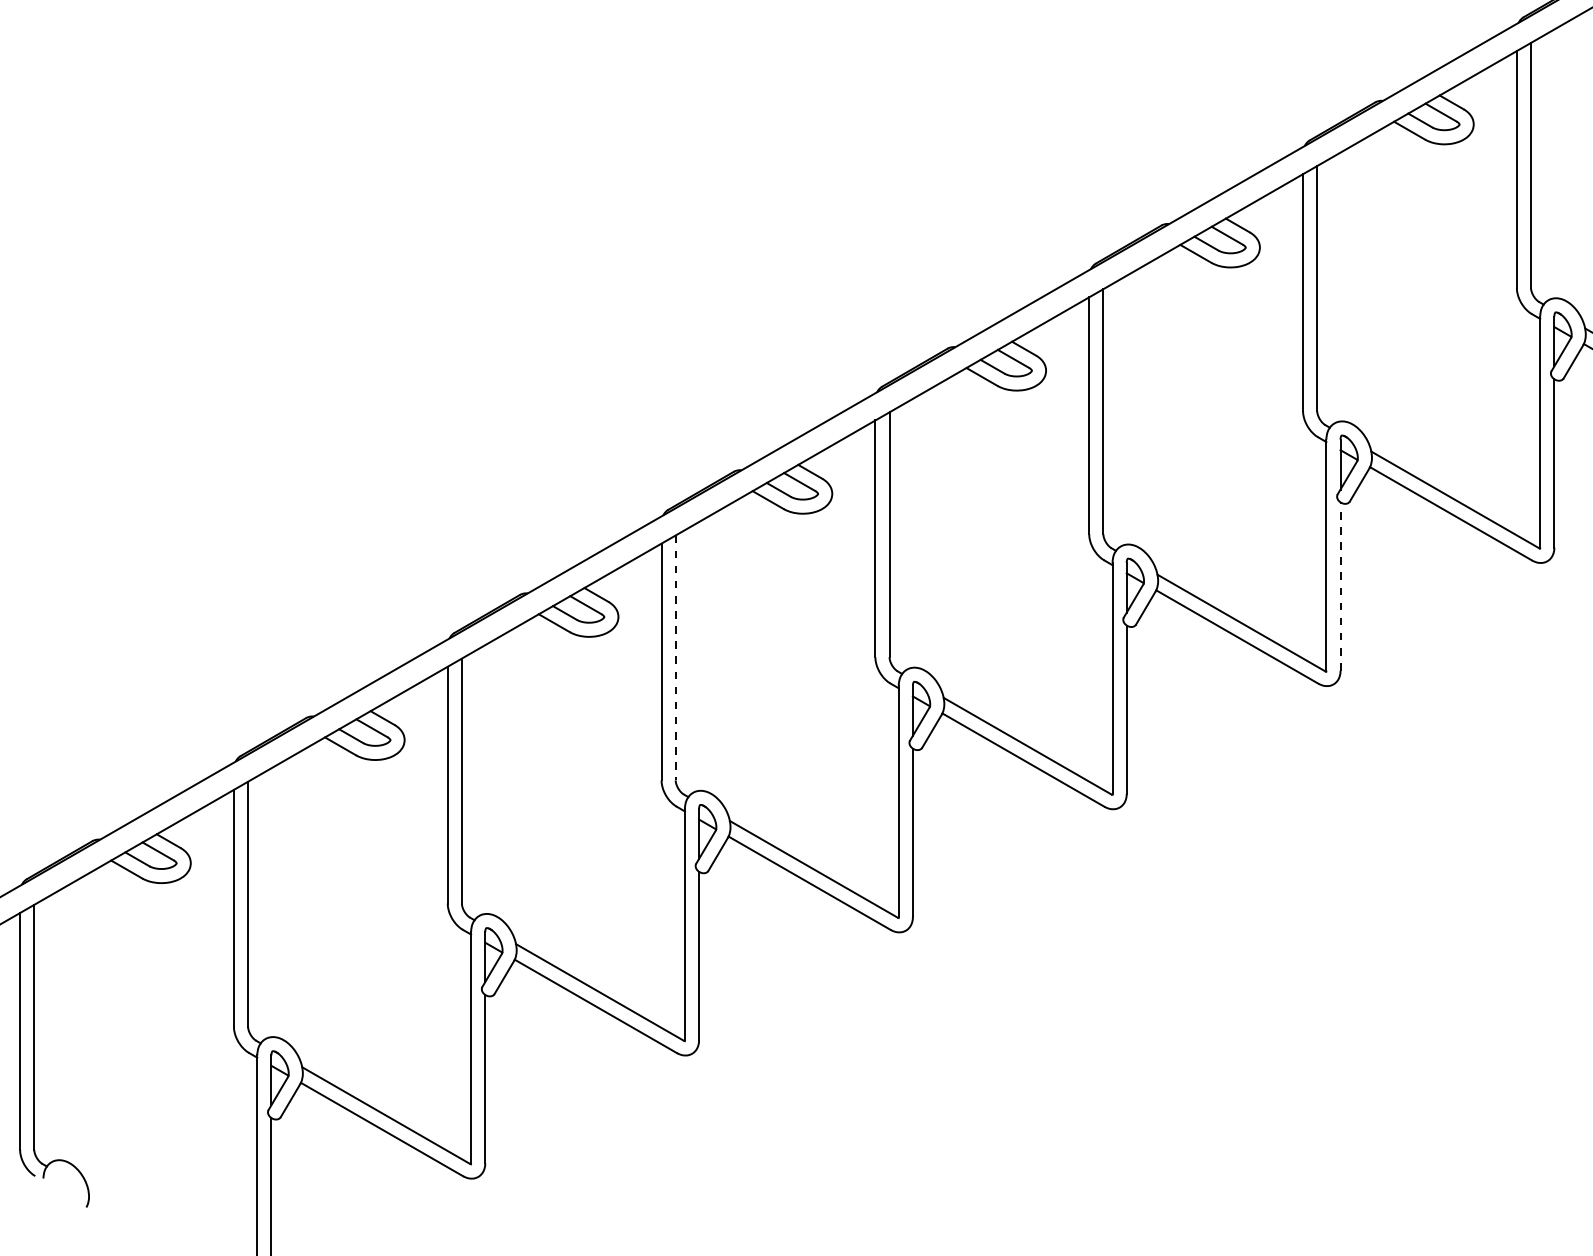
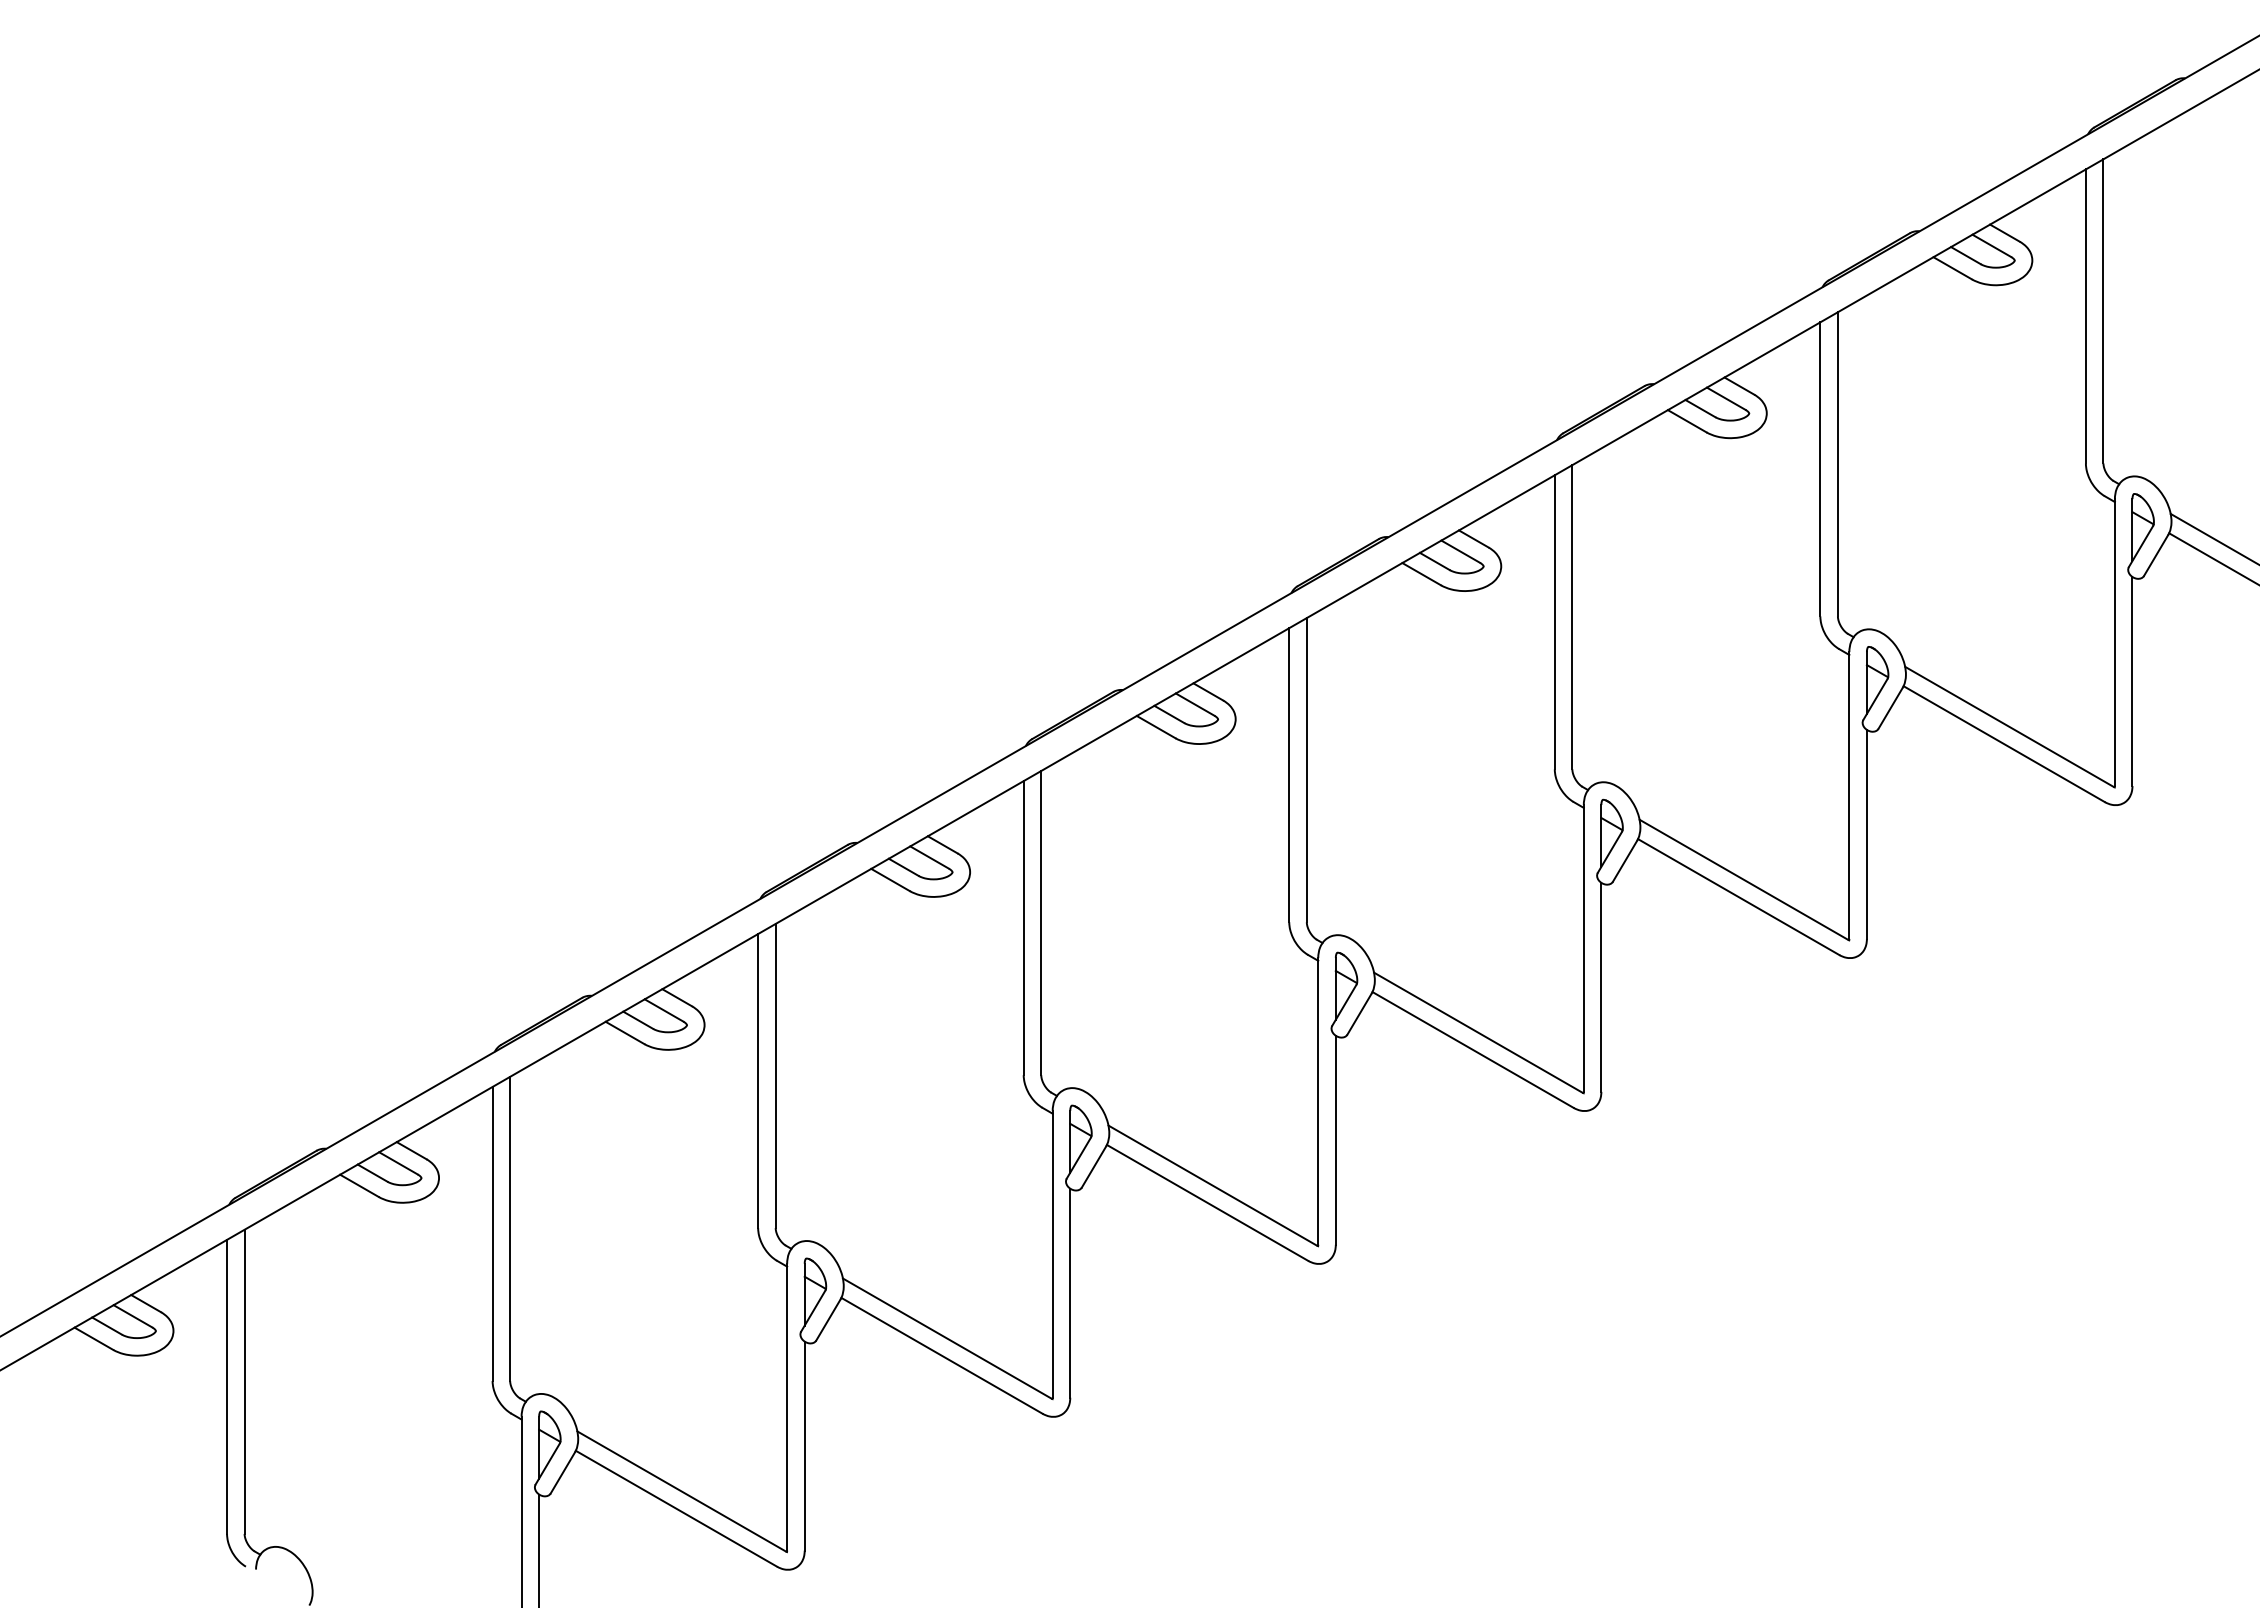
line: (1340, 586) -> (1866, 834), dashed -> solid
line: (675, 658) -> (1041, 923), dashed -> solid

